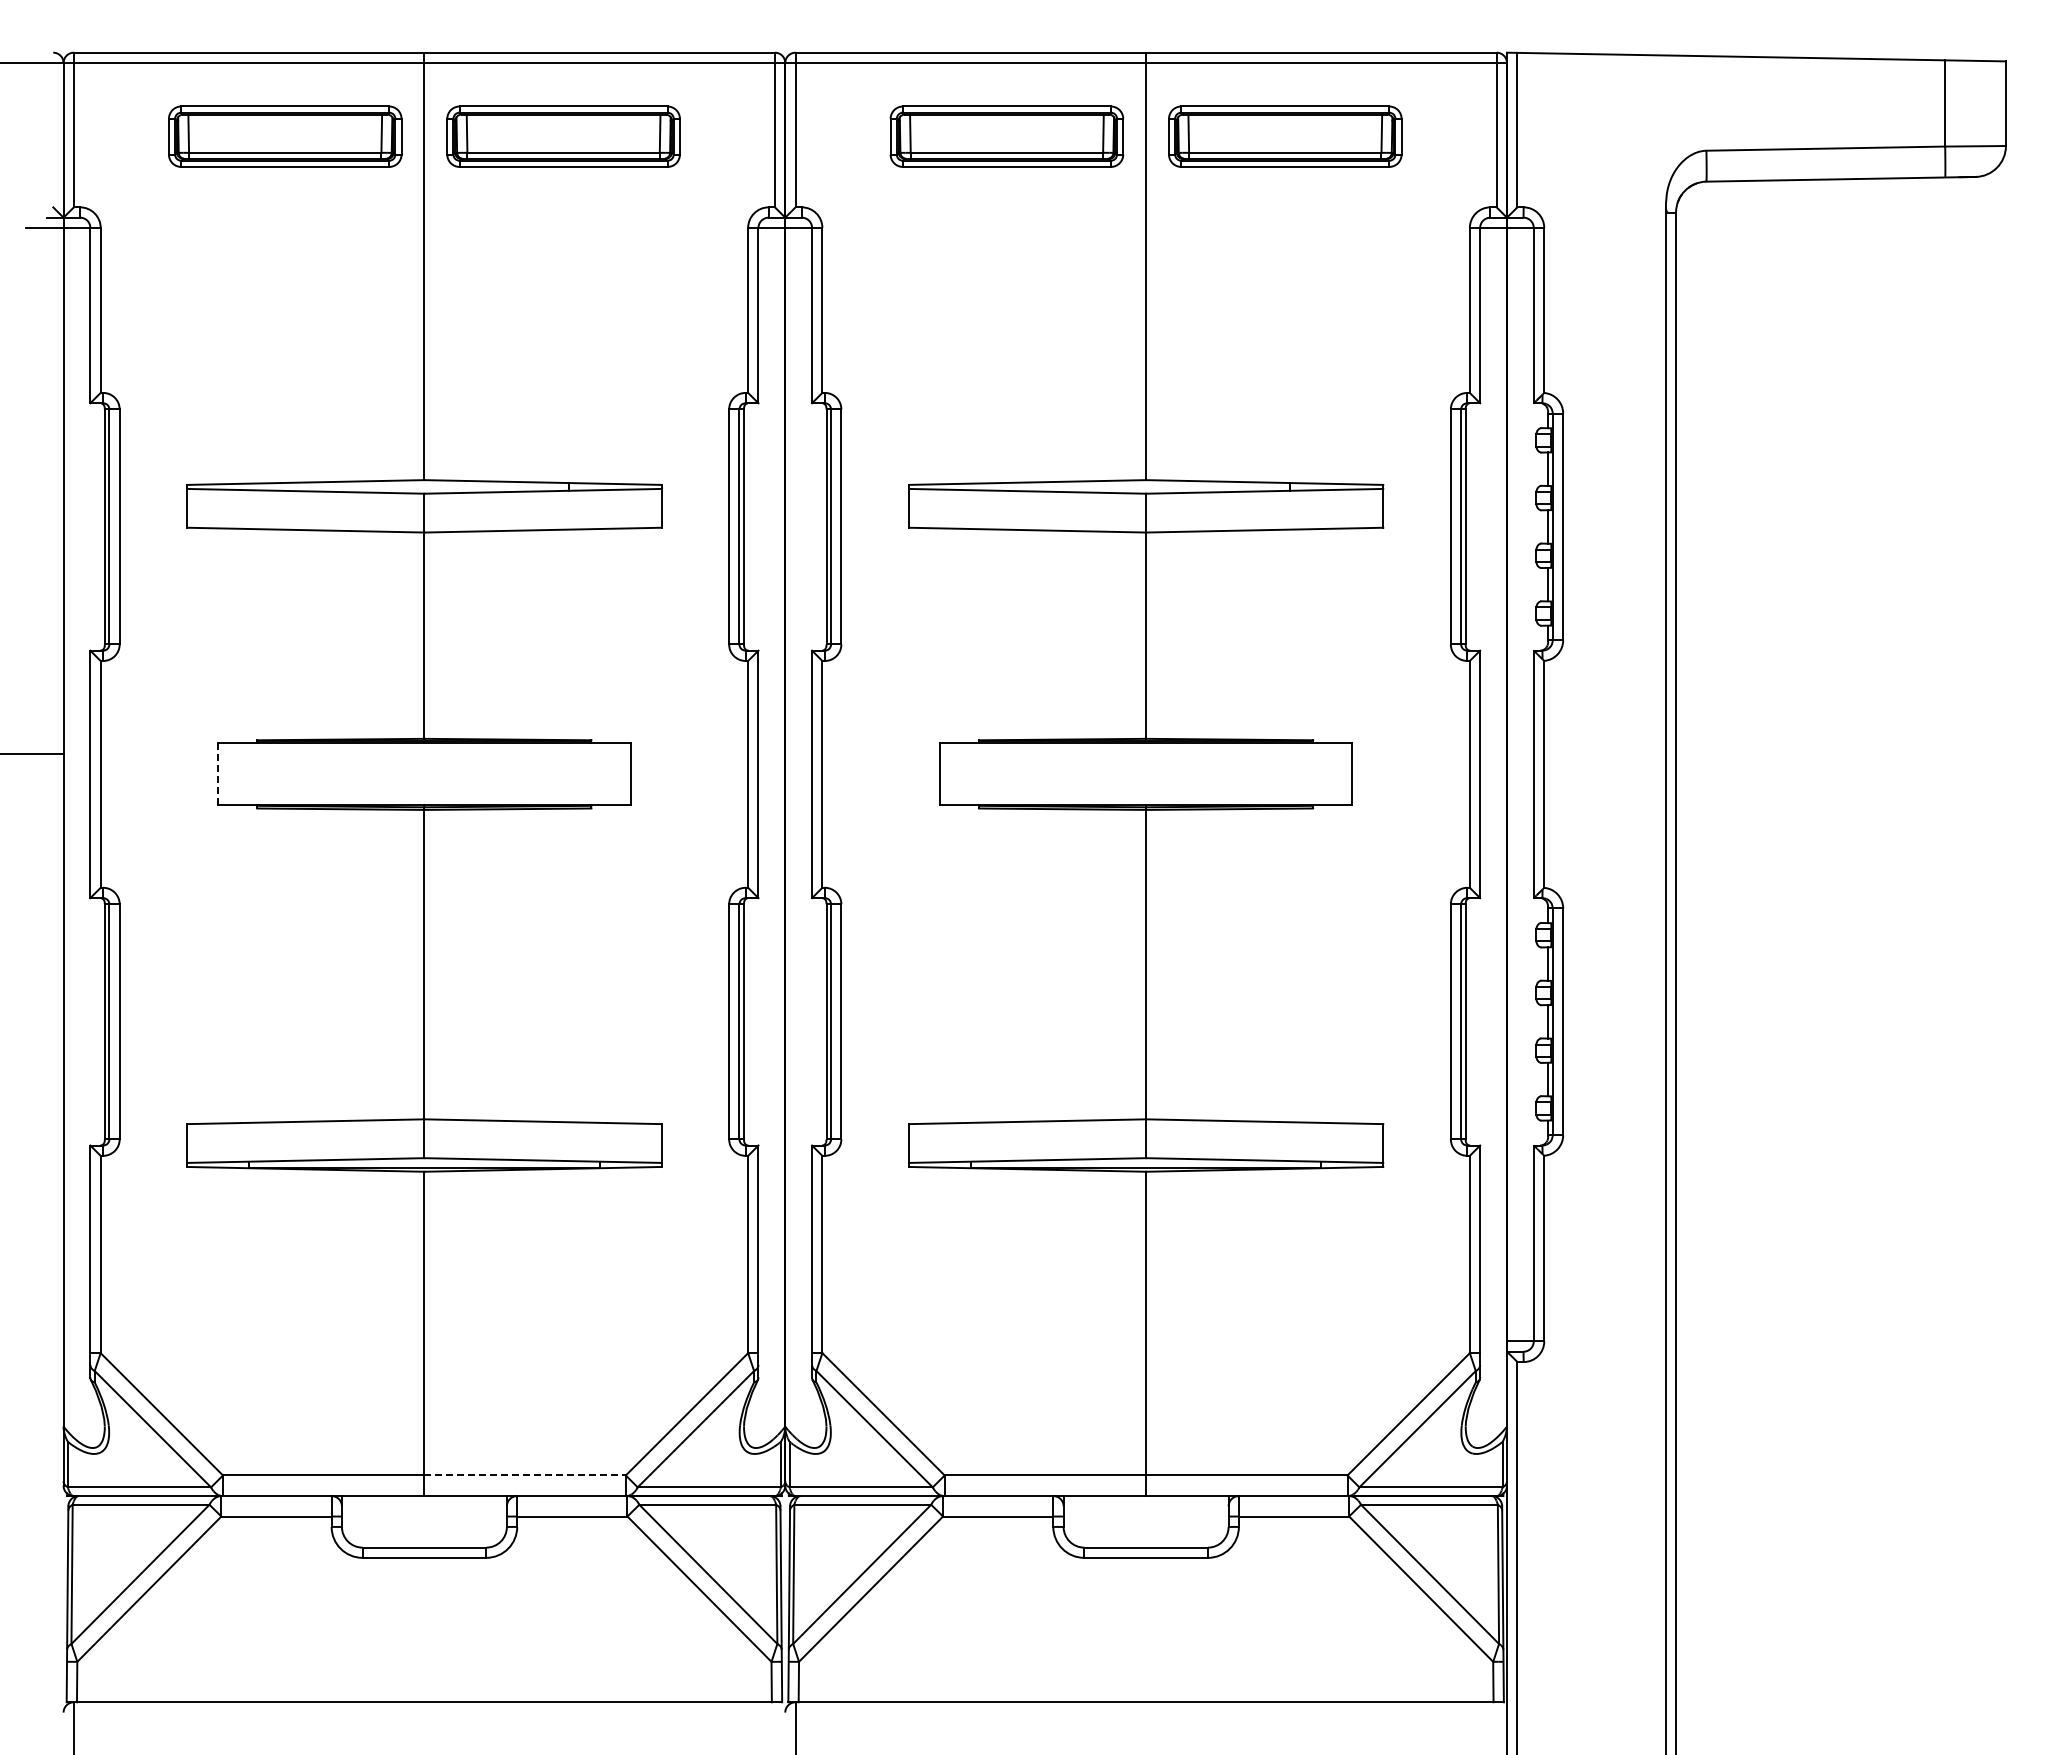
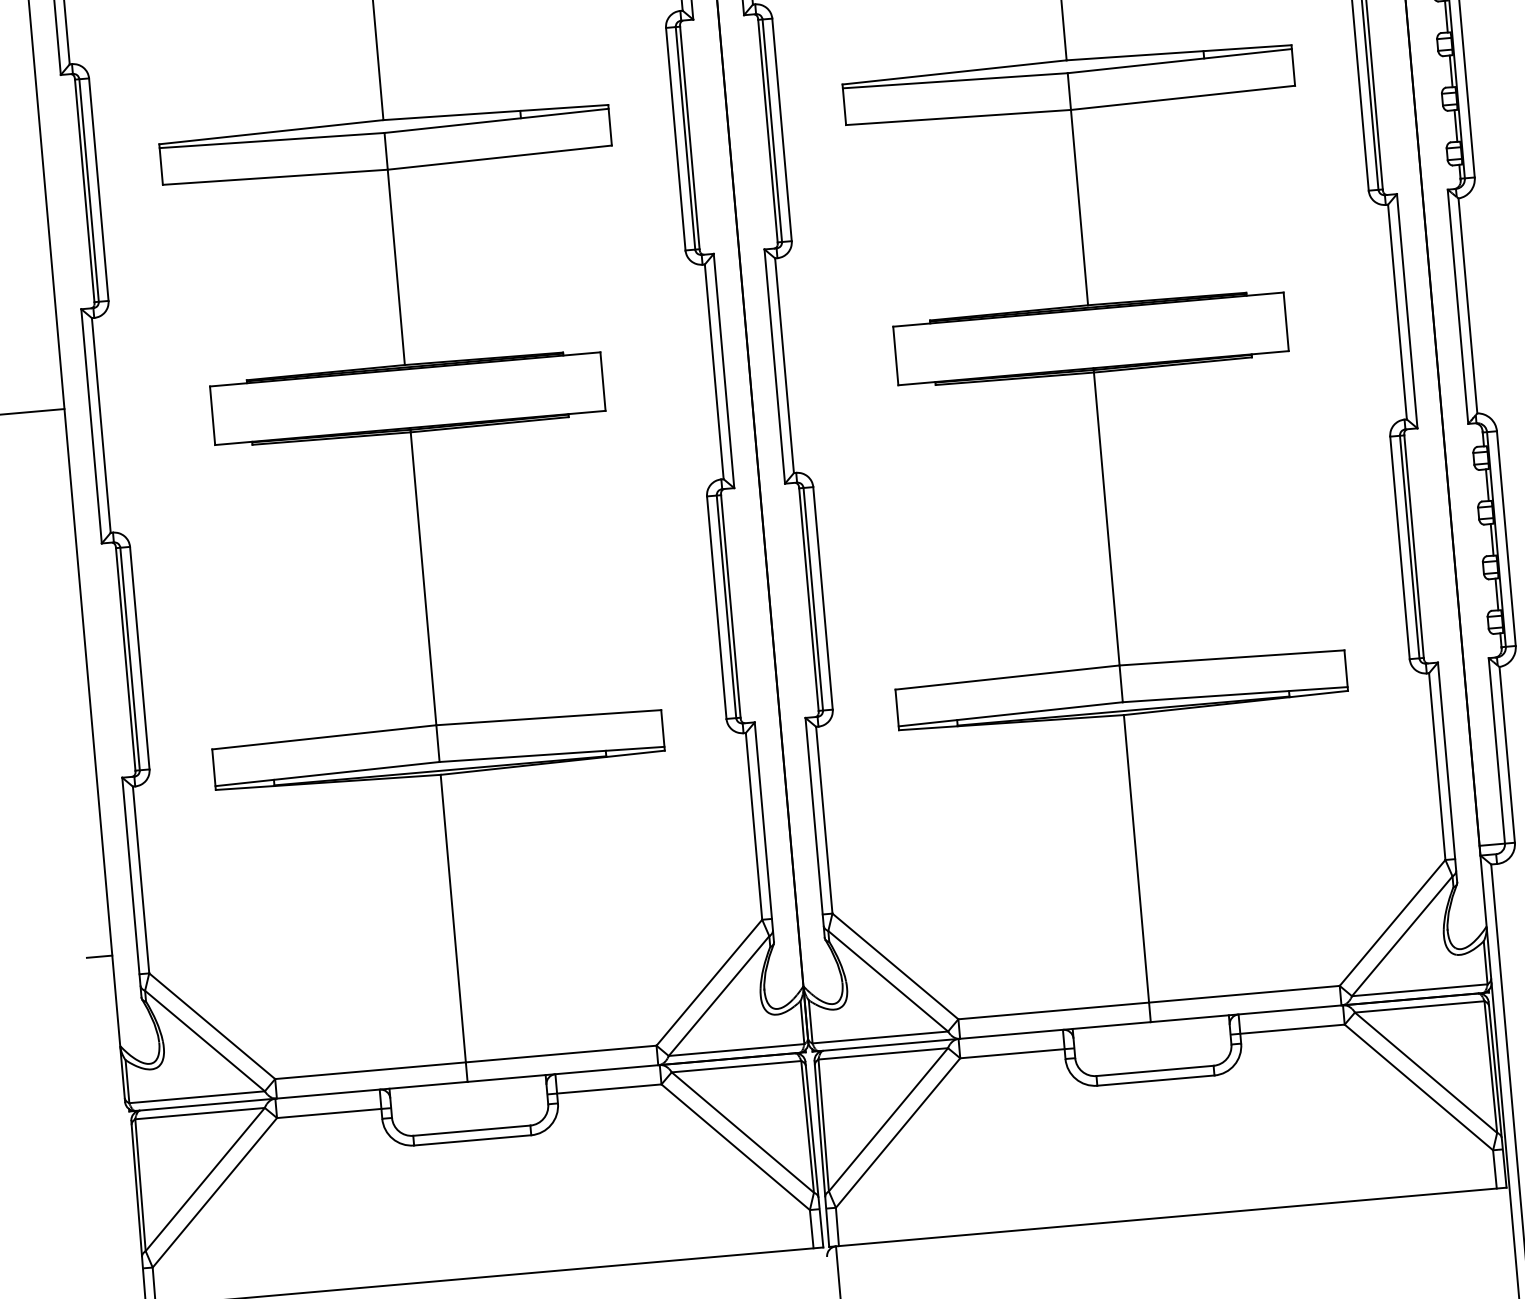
line: (218, 774) -> (212, 415), dashed -> solid
line: (49, 1331) -> (99, 957), added
line: (525, 1475) -> (561, 1054), dashed -> solid

